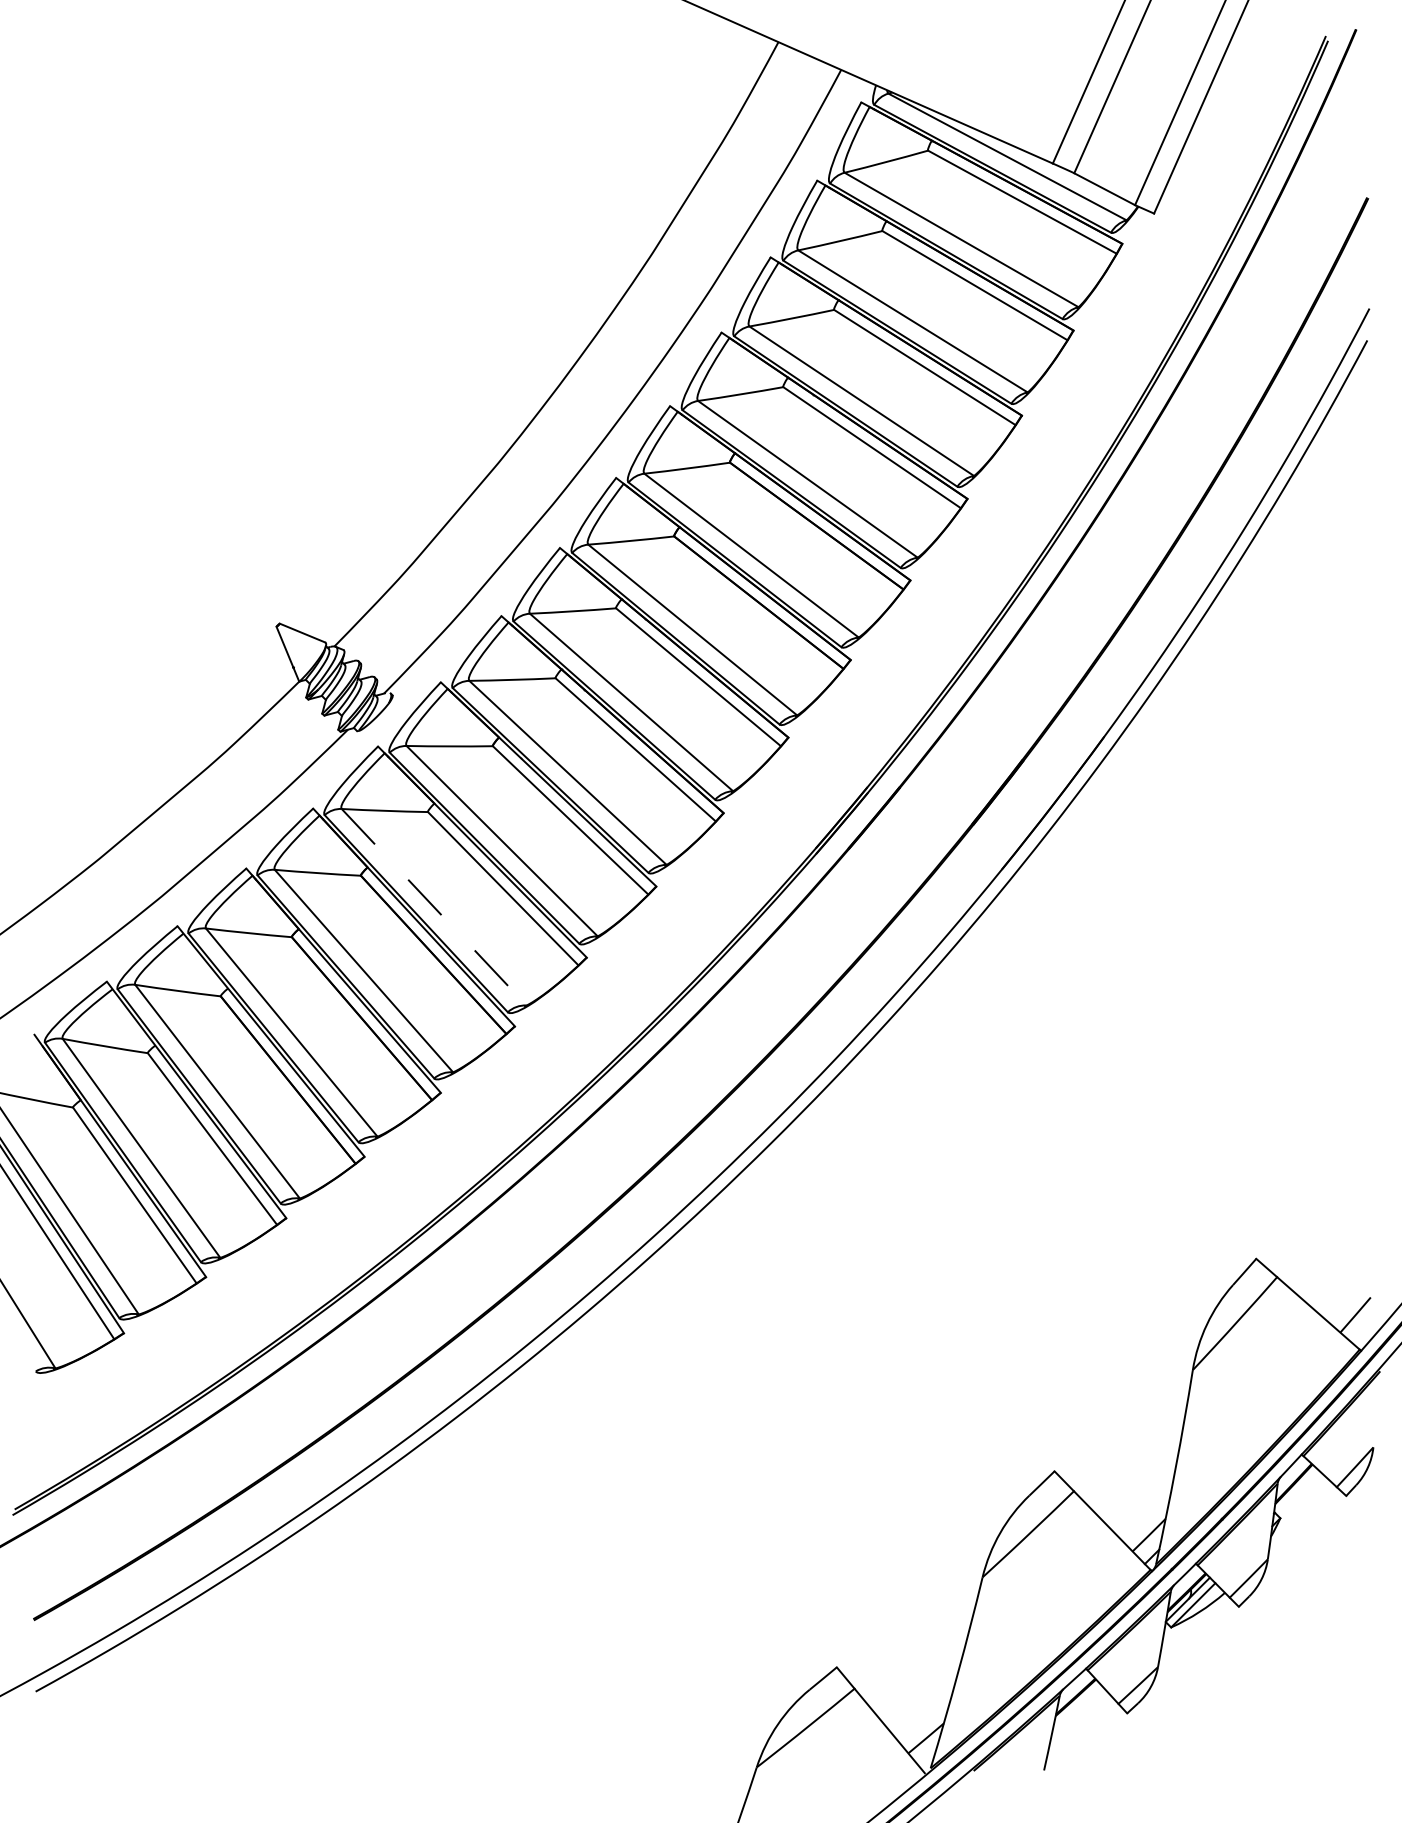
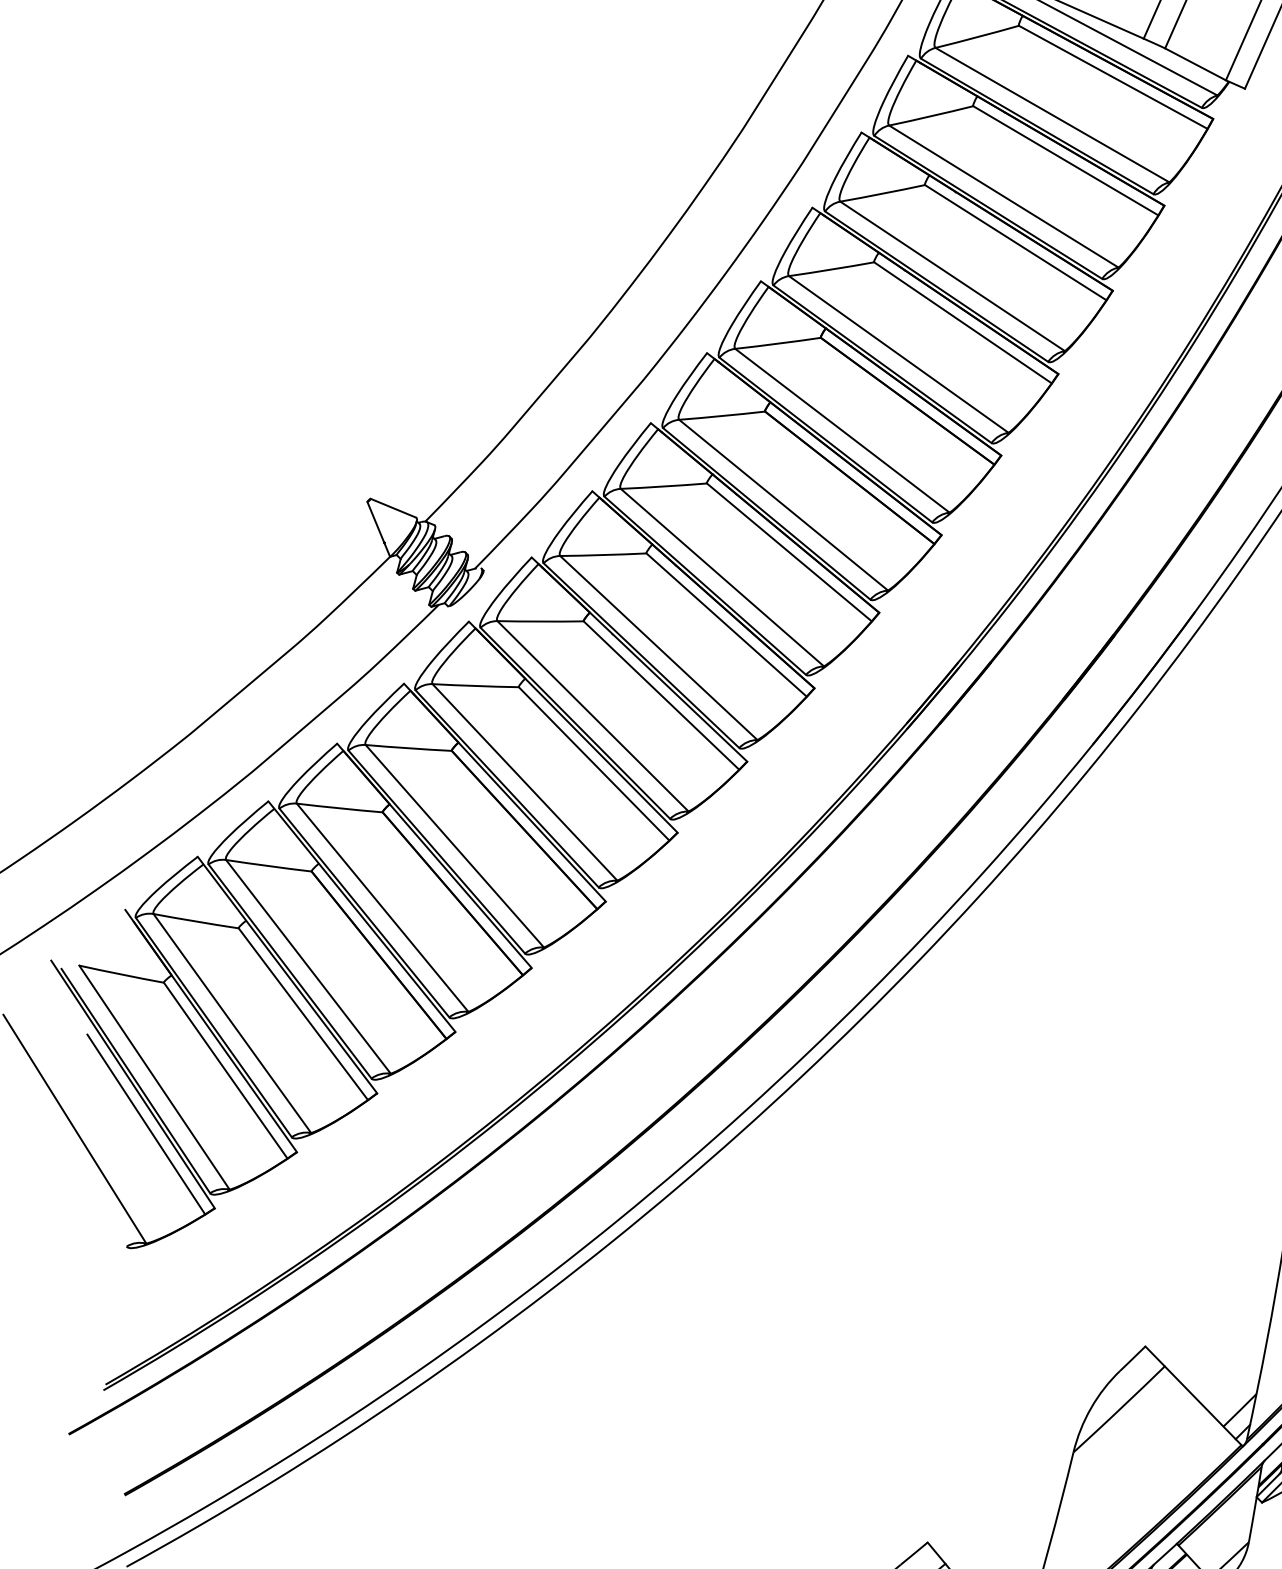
line: (434, 907) -> (525, 782), dashed -> solid

